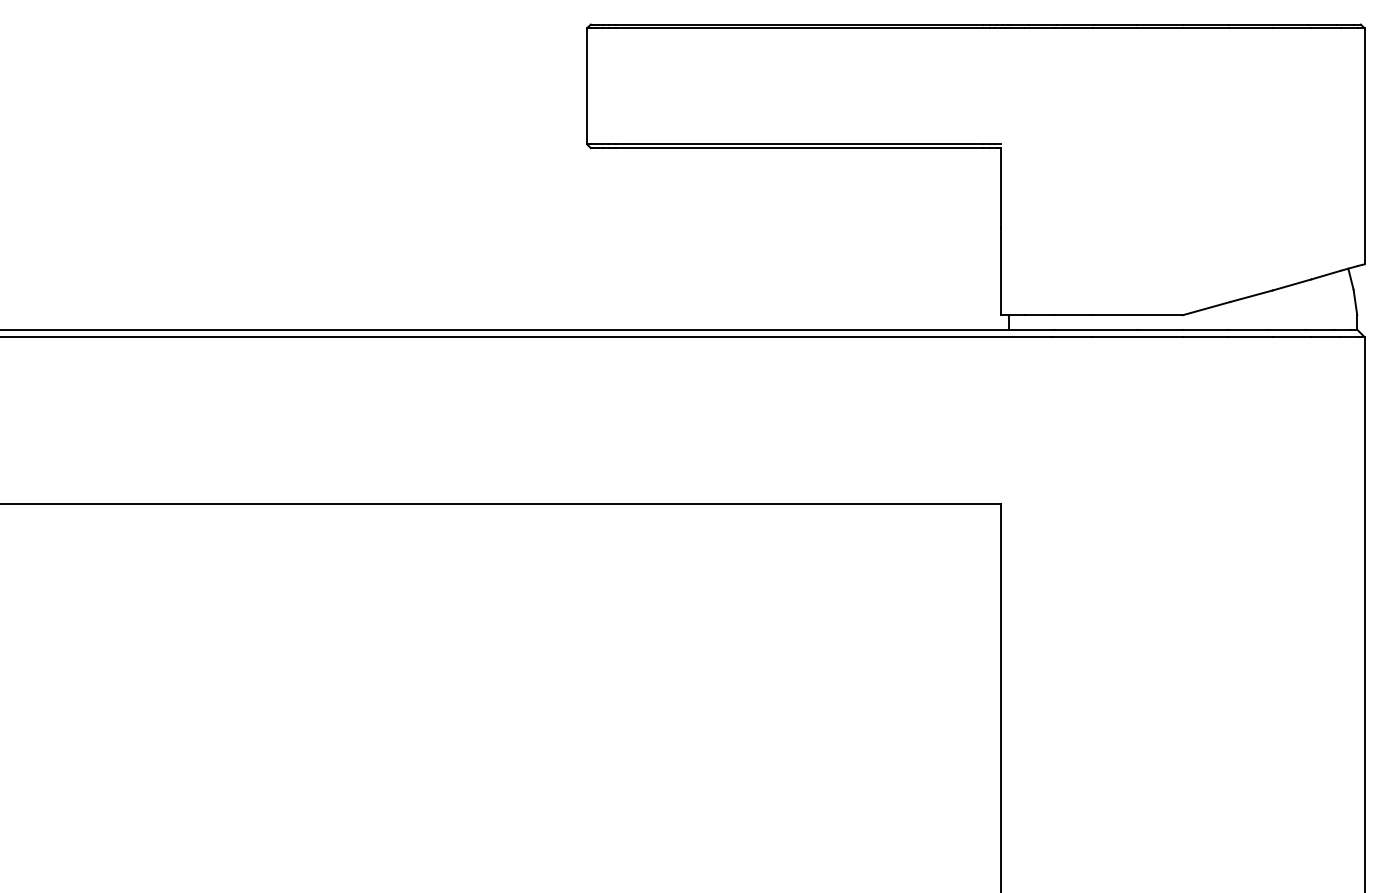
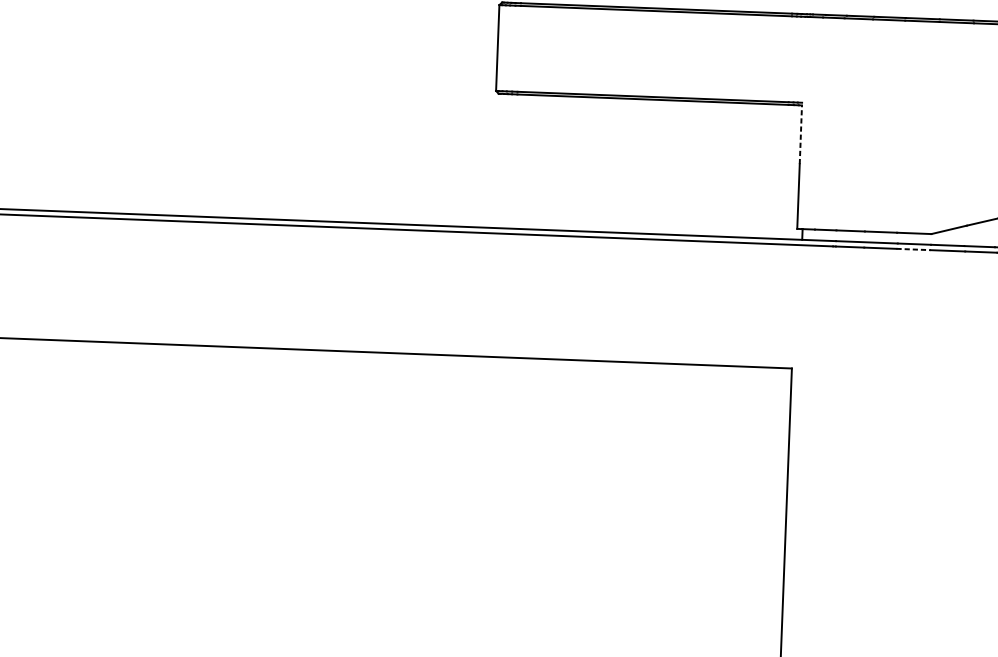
line: (1001, 187) -> (801, 134), solid -> dashed
line: (1160, 336) -> (914, 249), solid -> dashed

